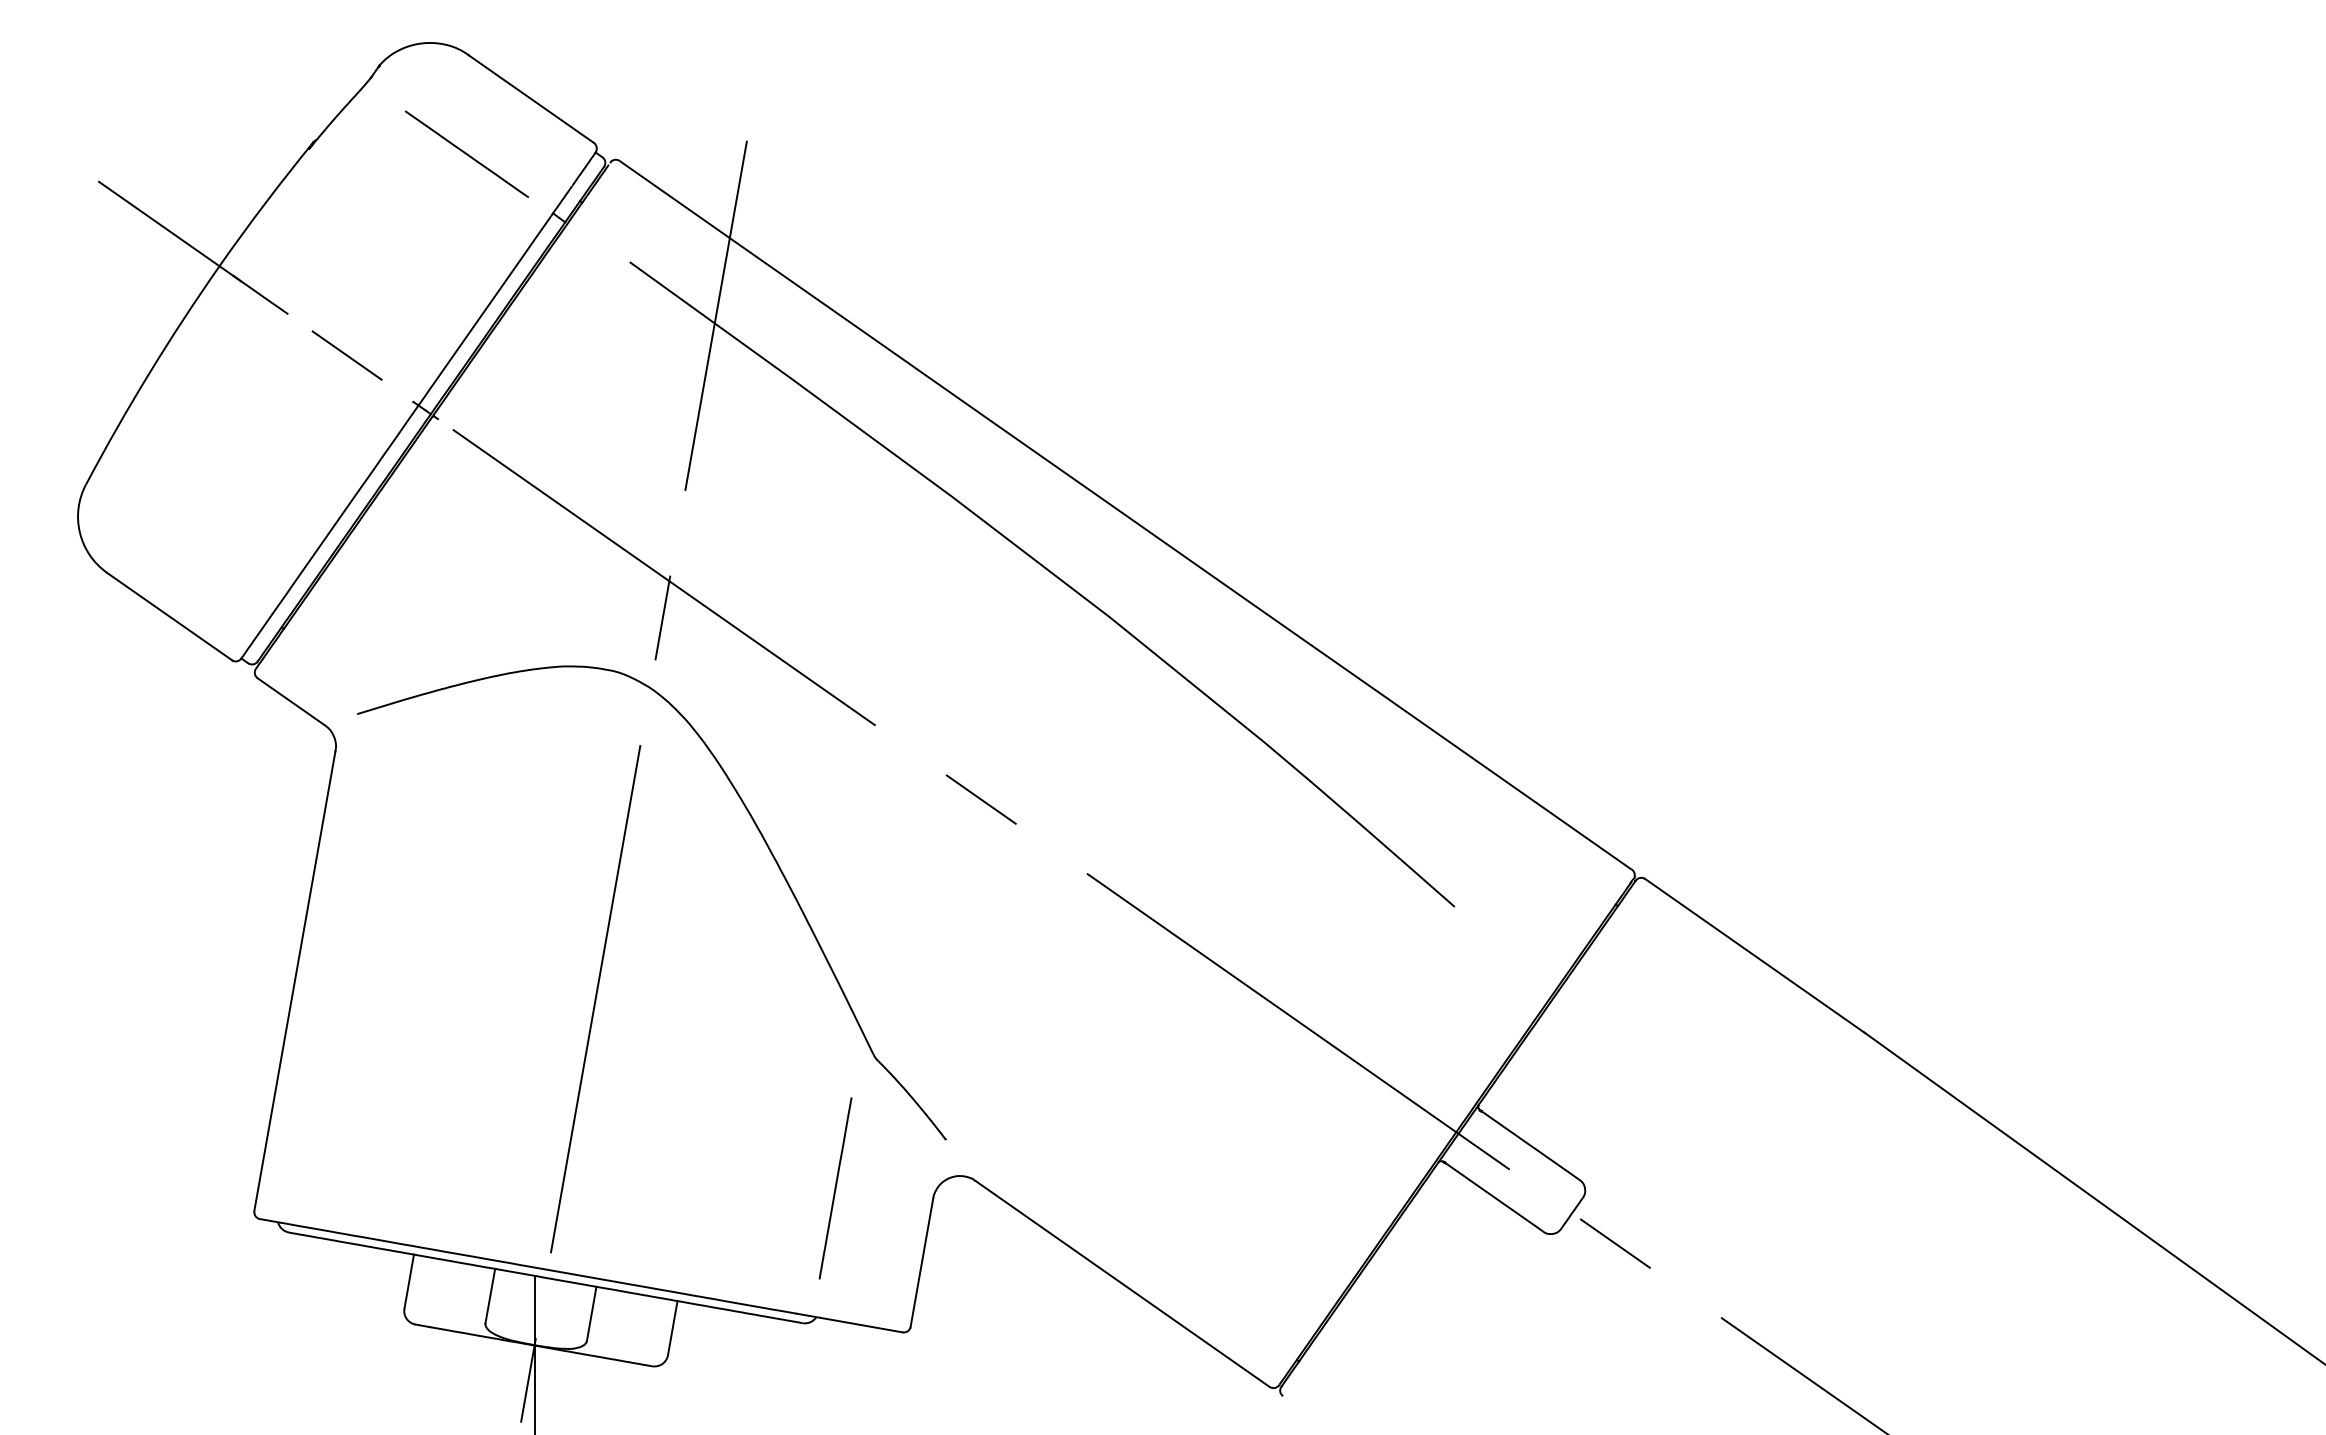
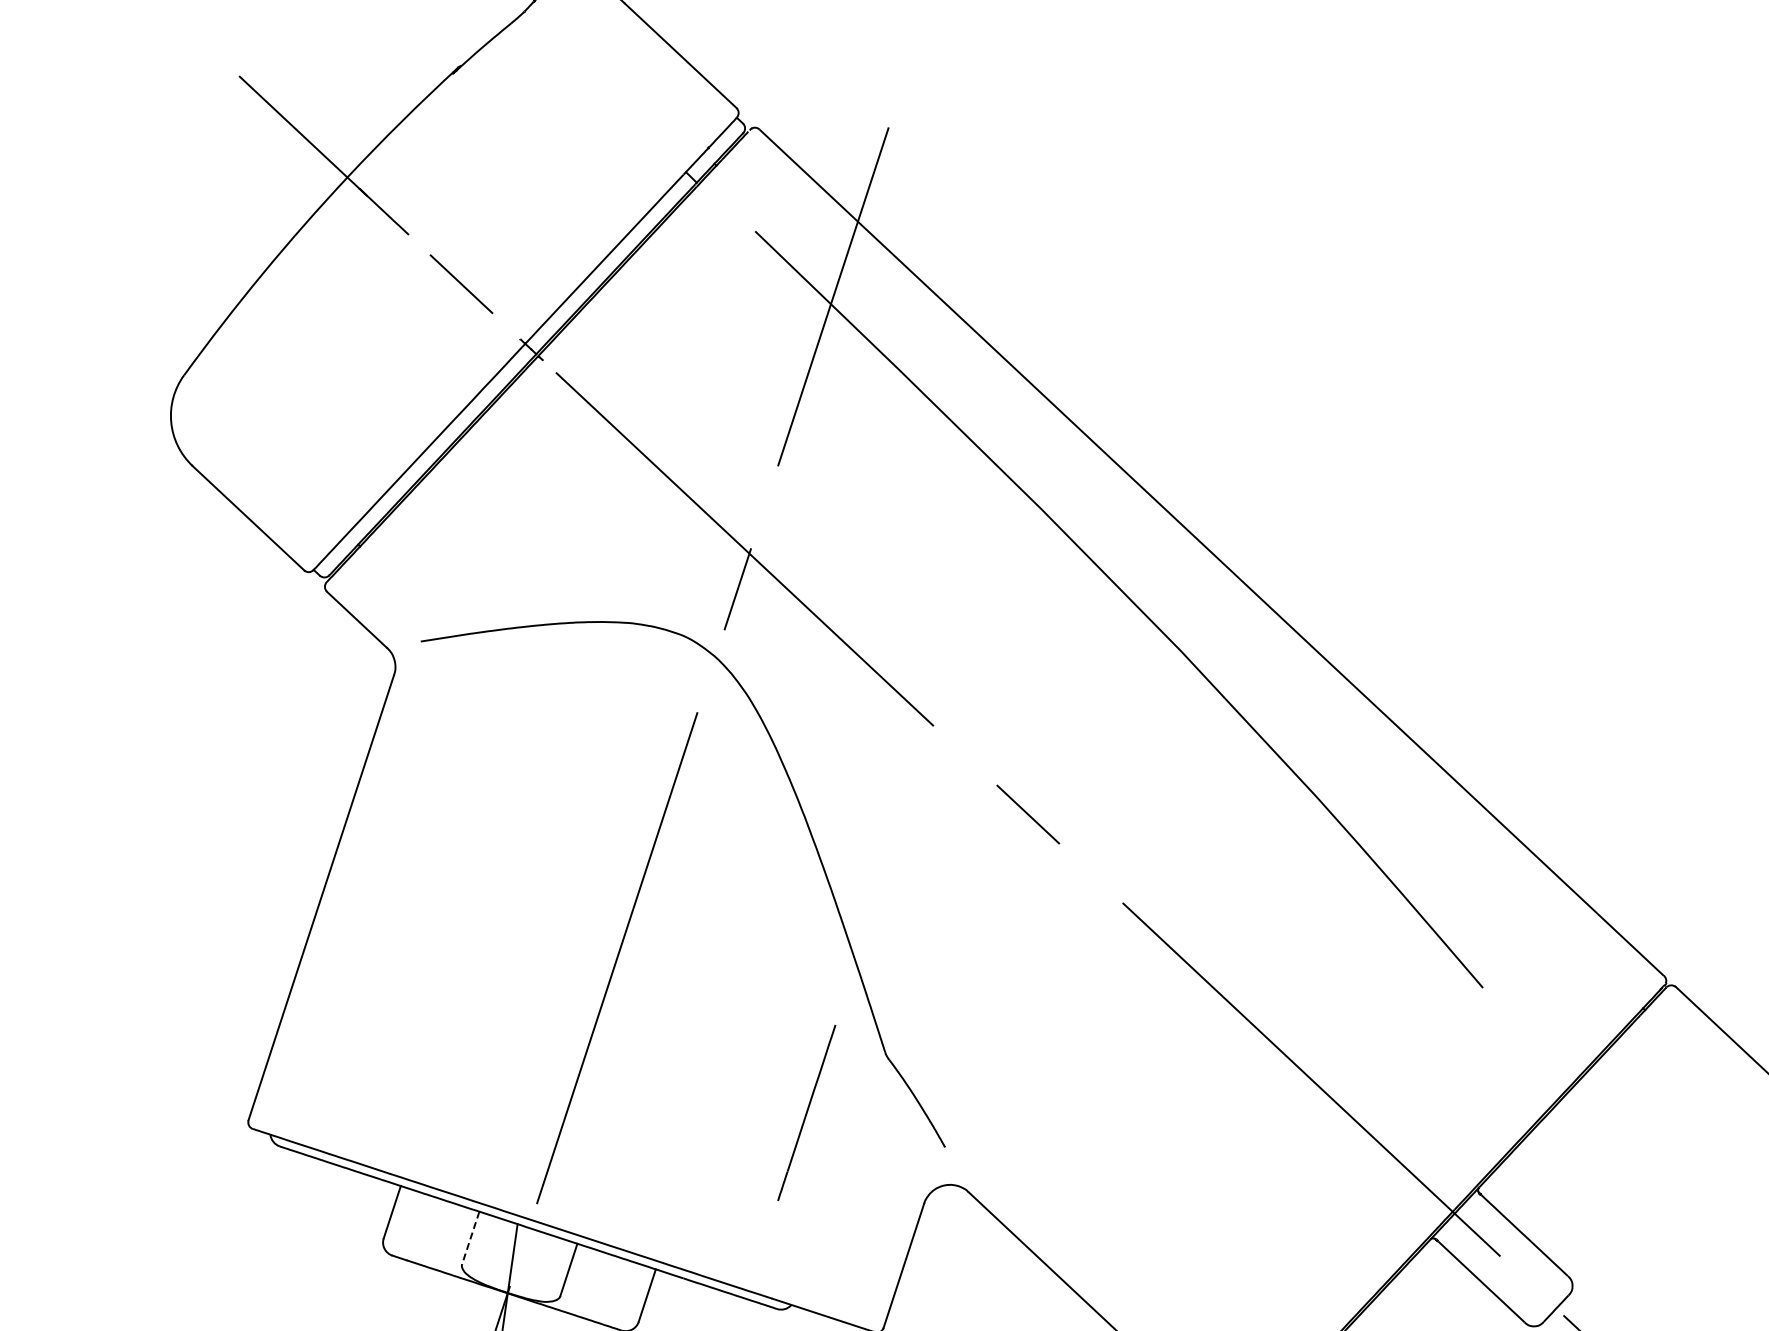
line: (466, 153) -> (608, 100), removed
line: (835, 1188) -> (806, 1113), moved
line: (490, 1296) -> (470, 1238), solid -> dashed

